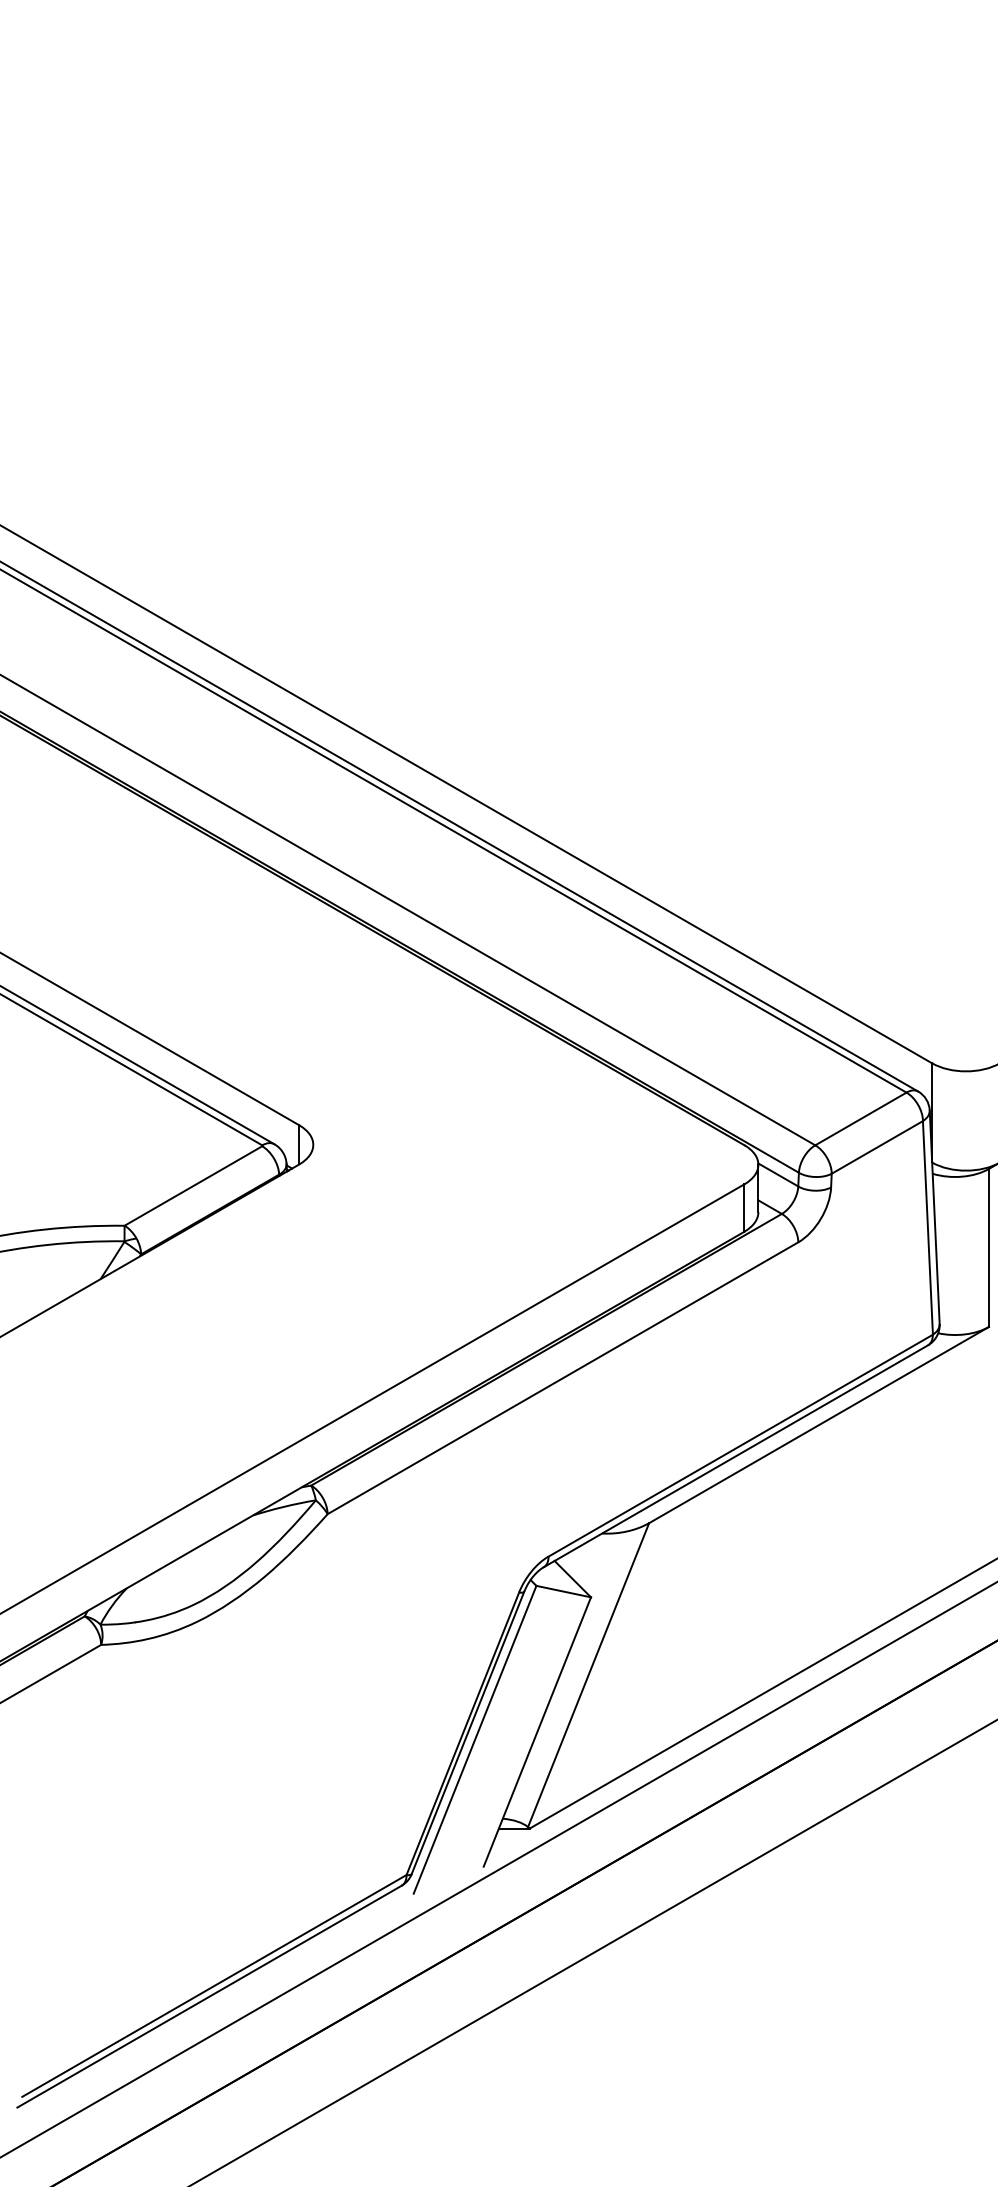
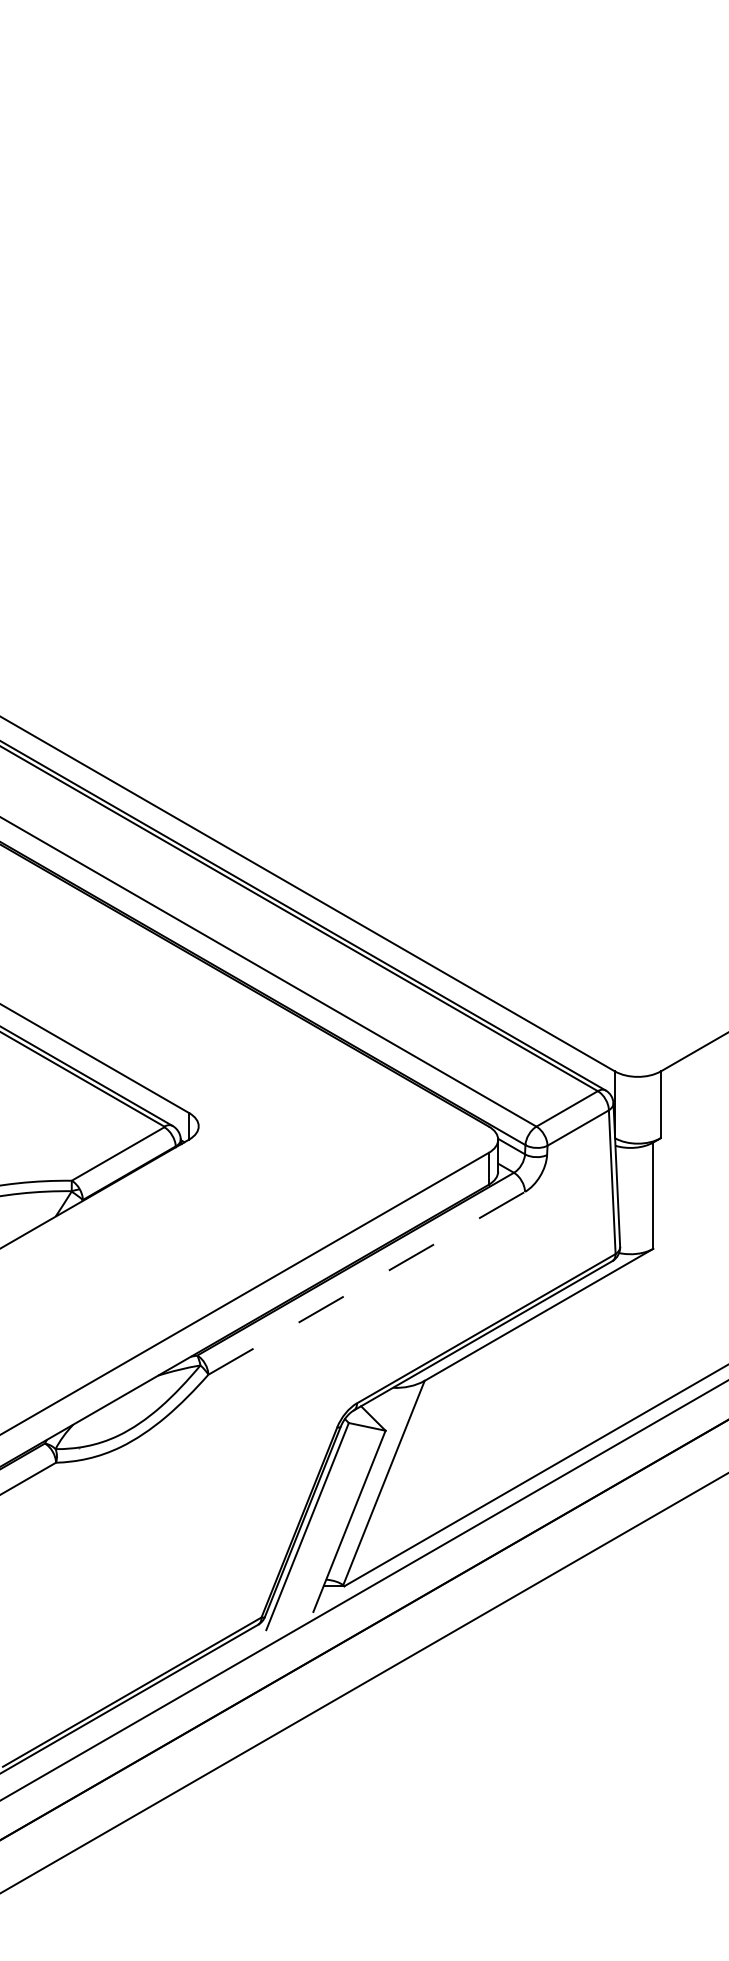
line: (562, 1378) -> (366, 1283), solid -> dashed

